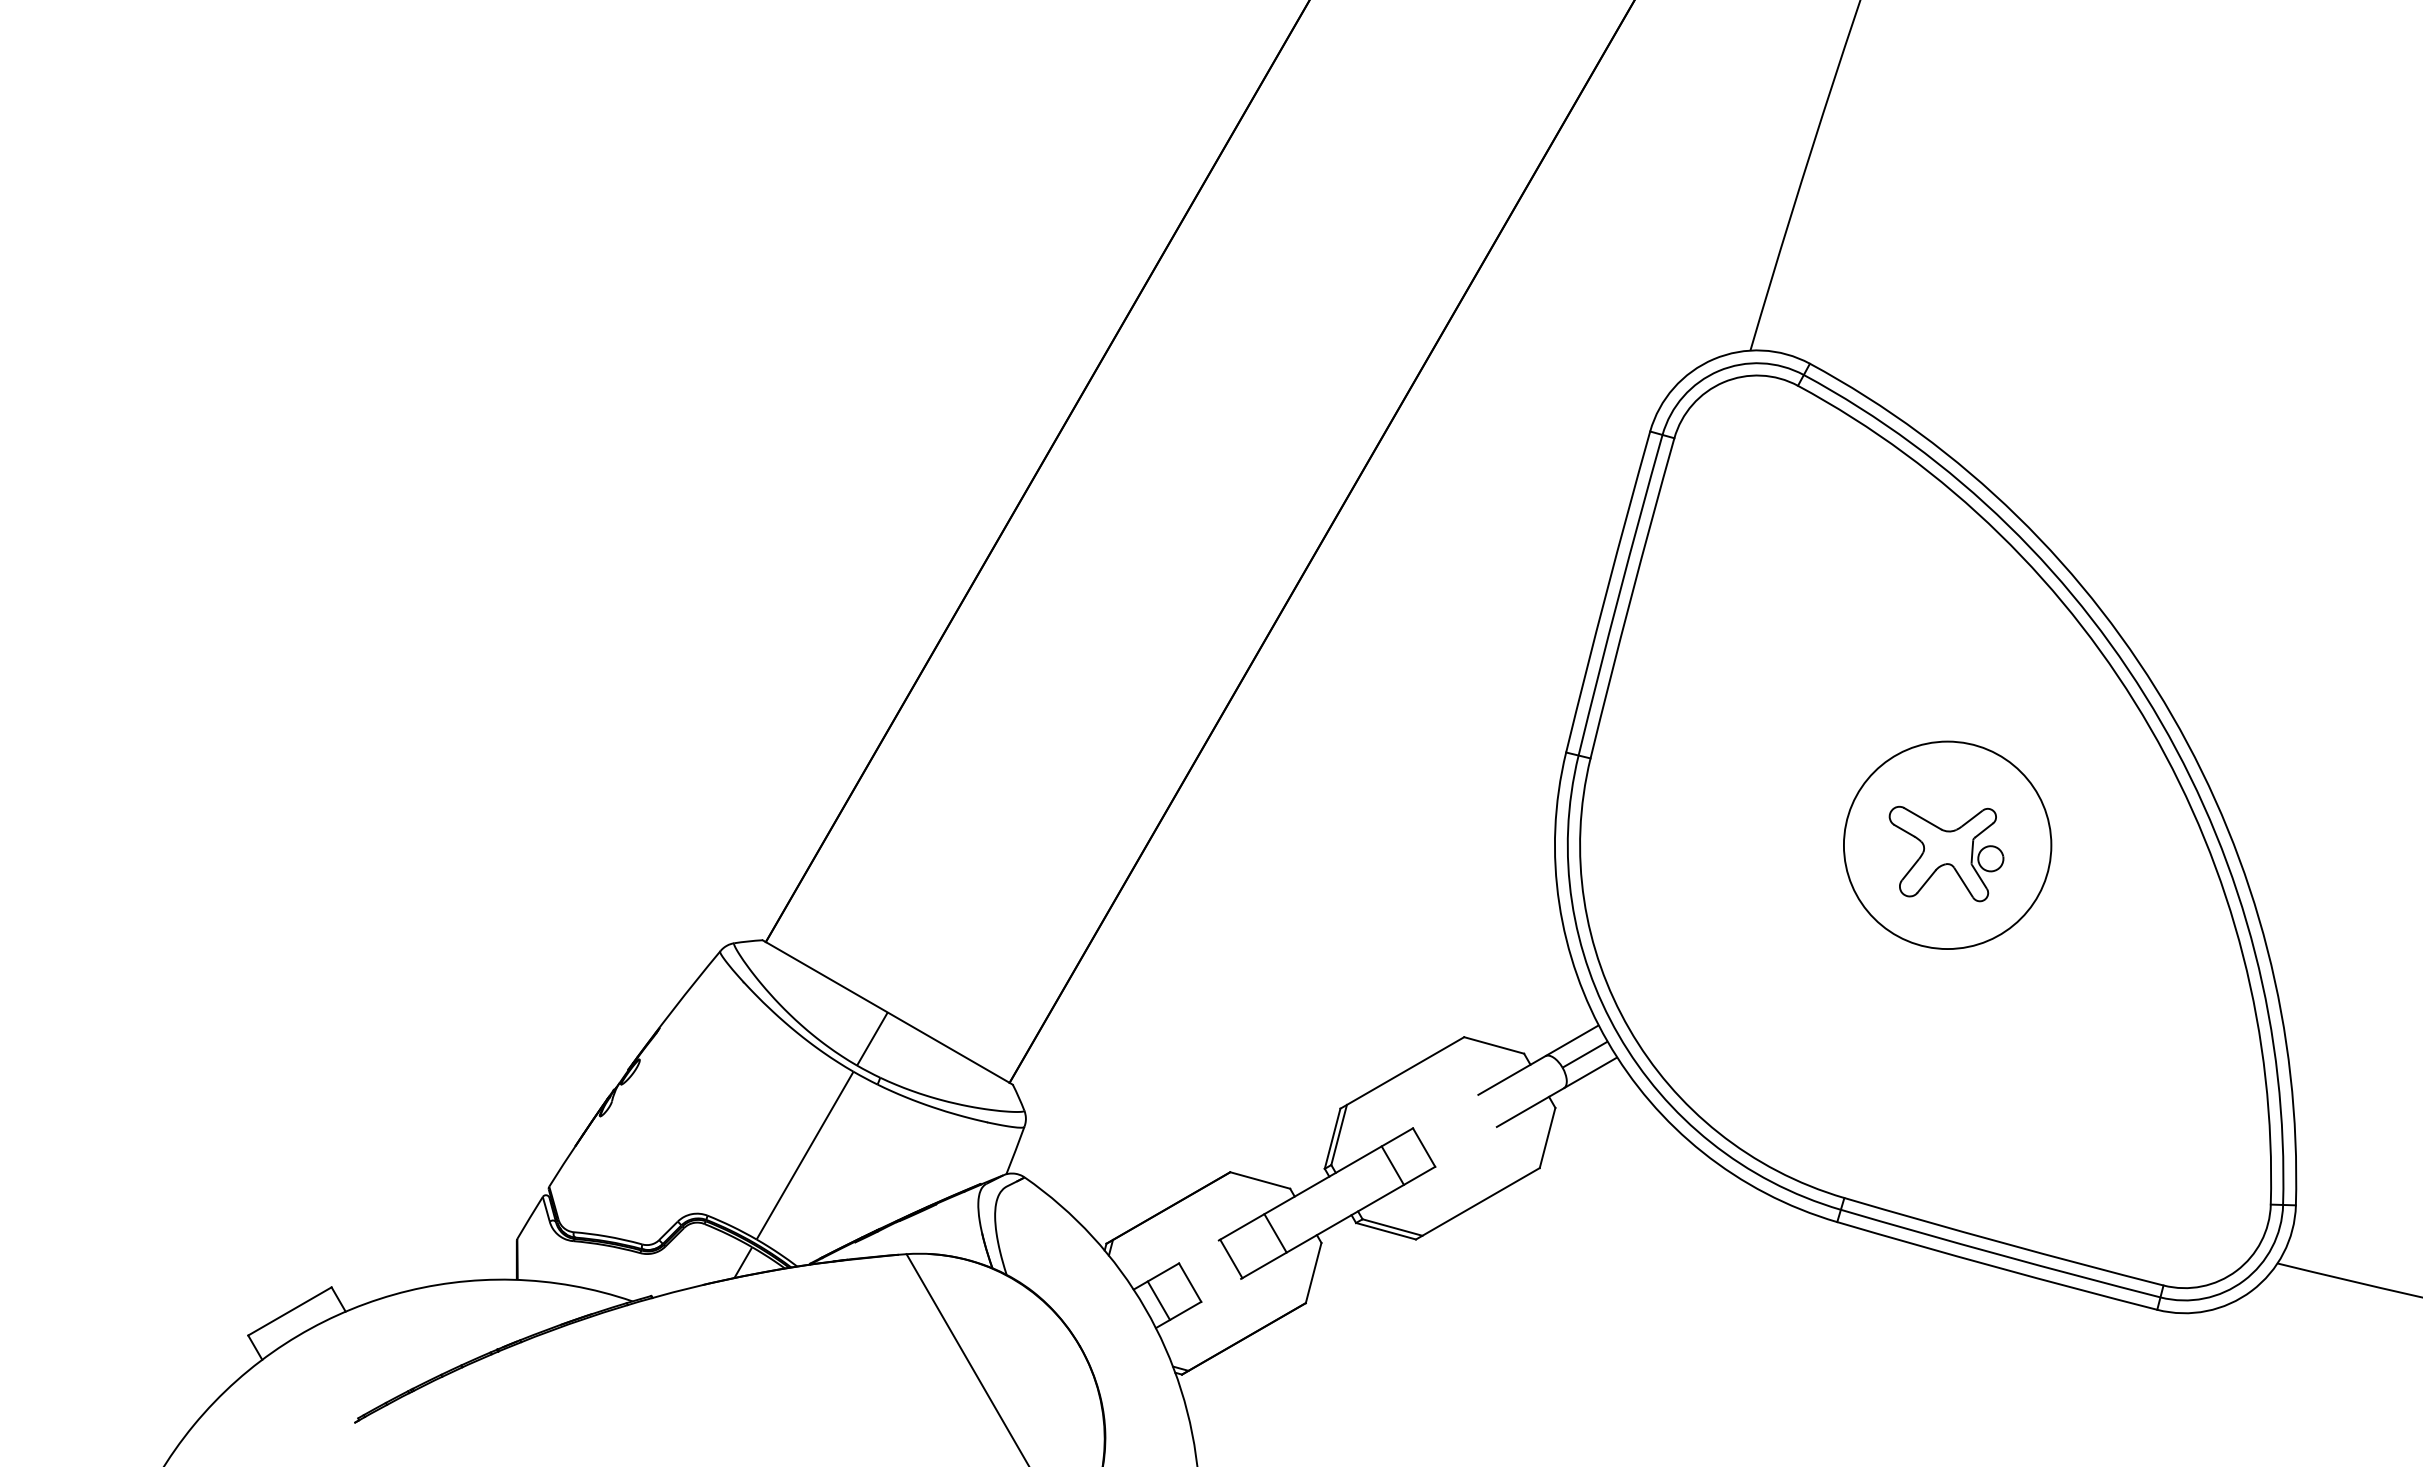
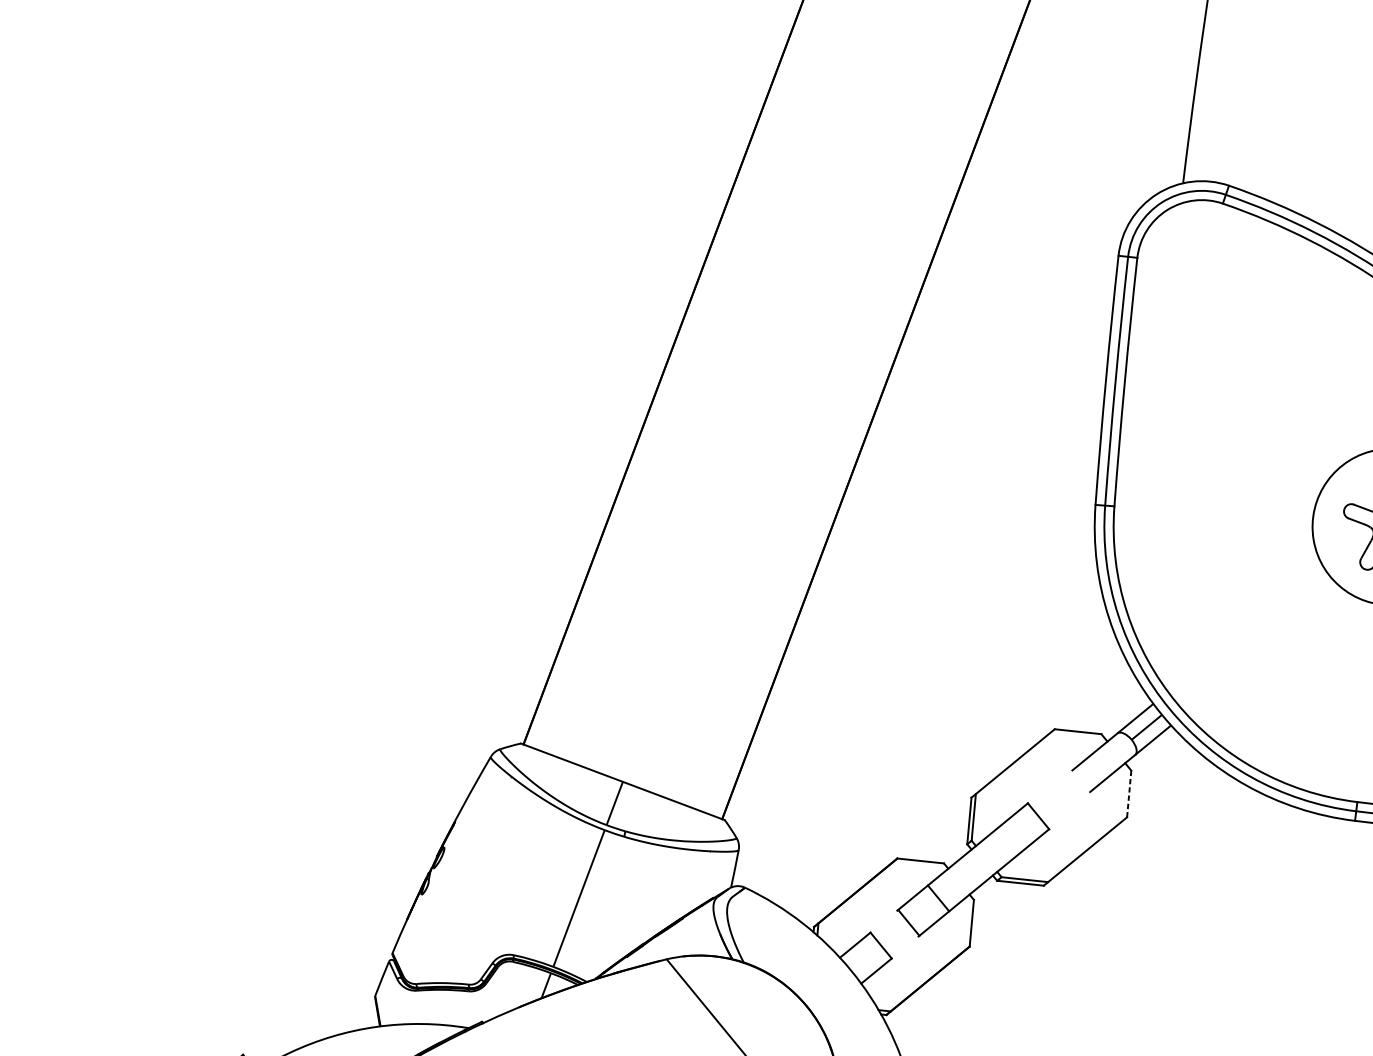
line: (1547, 1137) -> (1129, 793), solid -> dashed
line: (1392, 1165) -> (1017, 833), removed
line: (1158, 1300) -> (859, 962), removed

